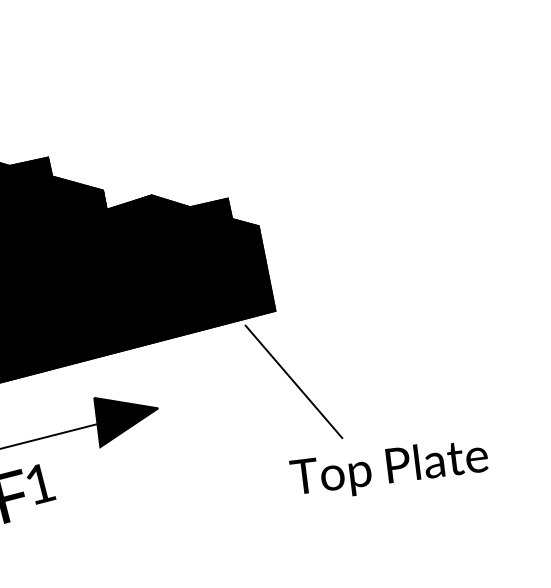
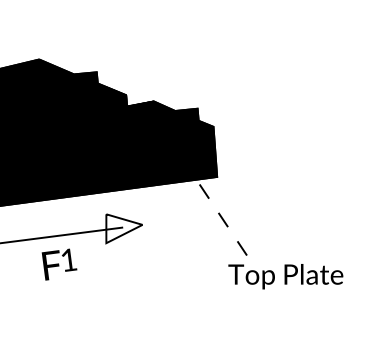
line: (293, 382) -> (222, 219), solid -> dashed
fill: (128, 418) -> (124, 228), removed
text: (389, 469) -> (285, 276), moved

